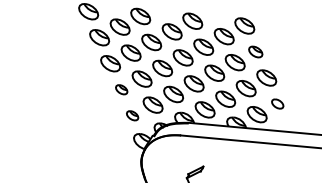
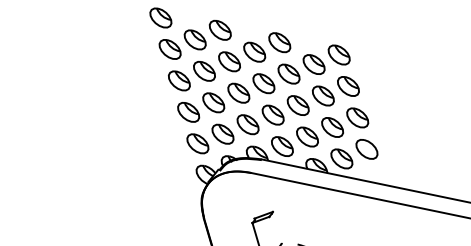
part: (255, 52) -> (348, 86), size x1.43
part: (121, 89) -> (188, 112), size x1.67
part: (277, 104) -> (366, 149), size x1.67
part: (132, 115) -> (197, 143), size x1.67

